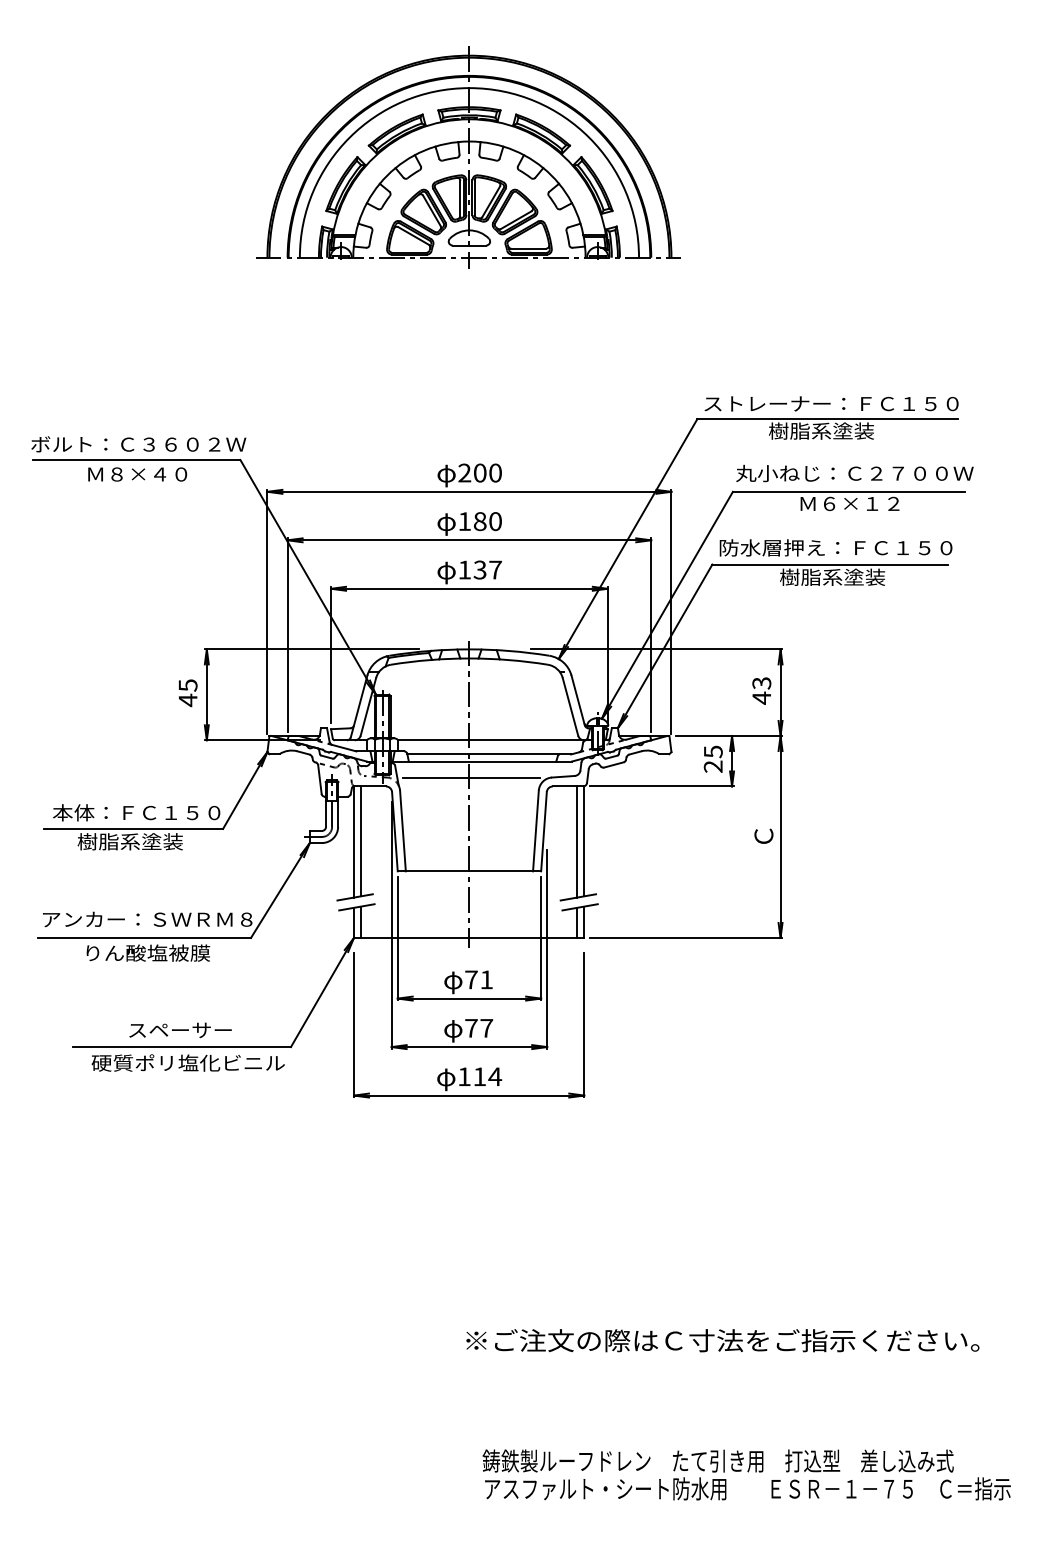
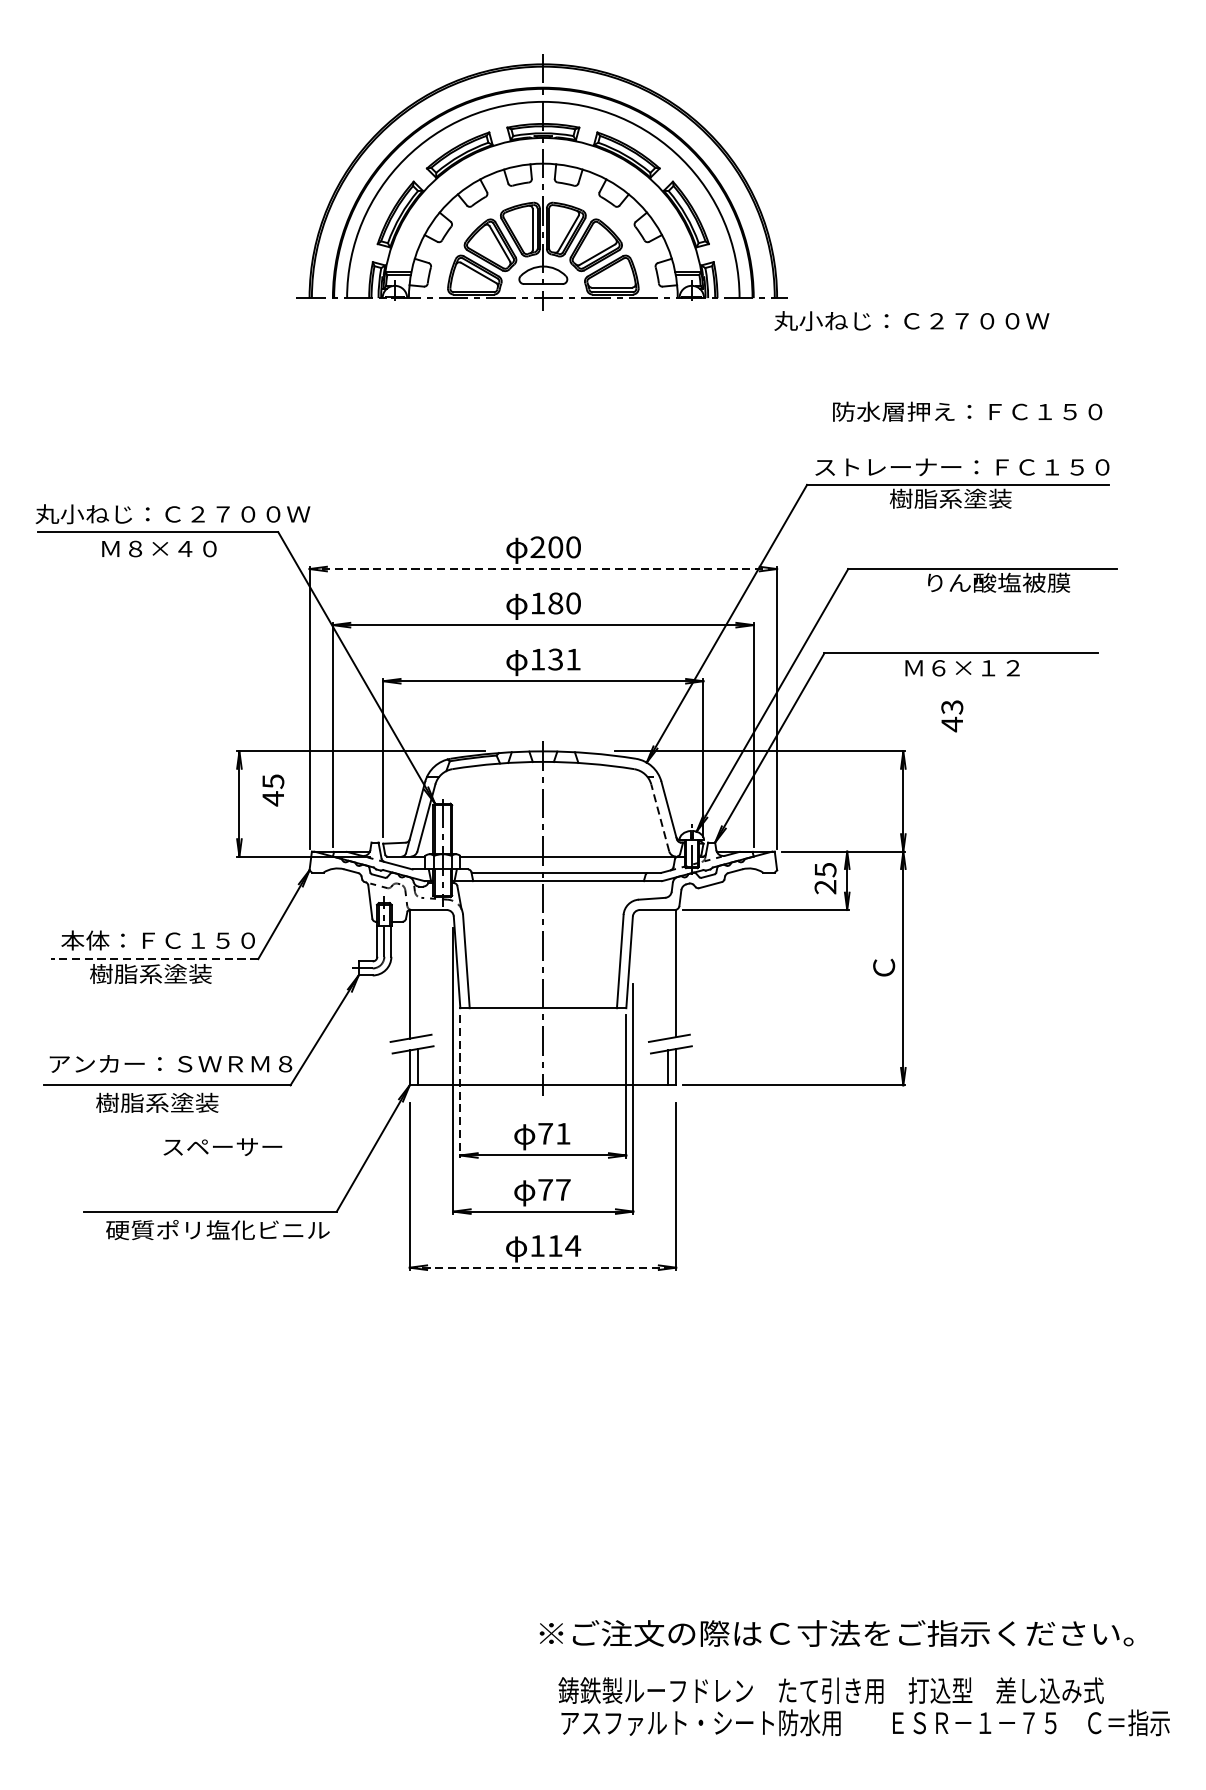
text: (148, 444) -> (171, 514), ボルト：Ｃ３６０２Ｗ -> 丸小ねじ：Ｃ２７００Ｗ
text: (854, 473) -> (911, 321), moved
line: (469, 491) -> (543, 568), solid -> dashed
text: (862, 503) -> (998, 582), Ｍ６×１２ -> りん酸塩被膜
text: (835, 547) -> (966, 411), moved
text: (495, 569) -> (573, 658), 137 -> 131
text: (832, 576) -> (963, 667), 樹脂系塗装 -> Ｍ６×１２
text: (761, 690) -> (951, 715), moved
text: (188, 693) -> (273, 790), moved
line: (570, 706) -> (660, 817), solid -> dashed
line: (471, 777) -> (545, 899), removed
line: (133, 828) -> (154, 958), solid -> dashed
line: (361, 841) -> (418, 973), removed
line: (577, 841) -> (668, 973), removed
line: (397, 938) -> (460, 1085), solid -> dashed
text: (146, 952) -> (169, 1102), りん酸塩被膜 -> 樹脂系塗装
text: (180, 1029) -> (222, 1146), moved
line: (469, 1095) -> (543, 1267), solid -> dashed
text: (722, 1340) -> (836, 1633), moved

